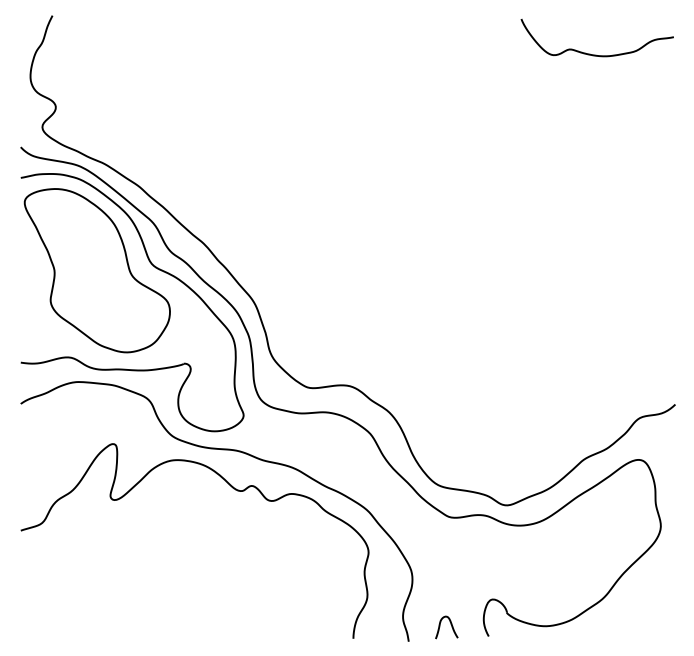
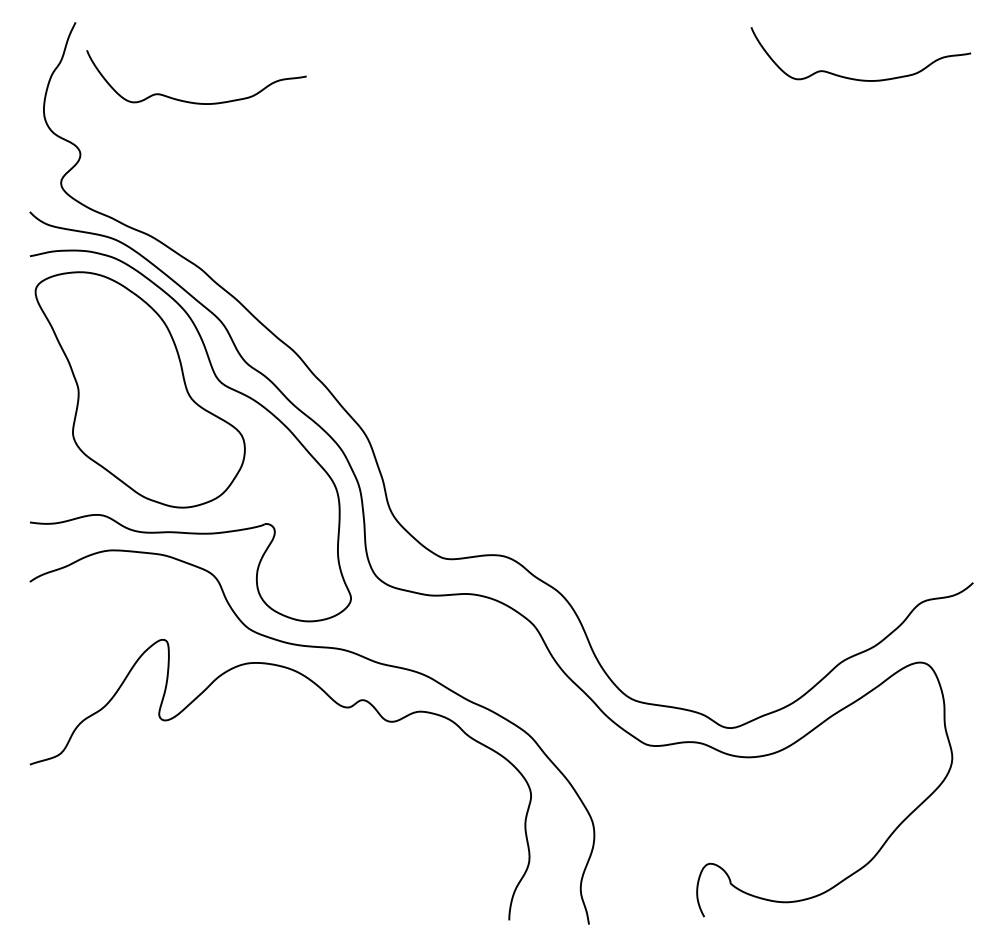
curve: (135, 70) -> (195, 101), added
curve: (450, 624) -> (649, 899), removed

